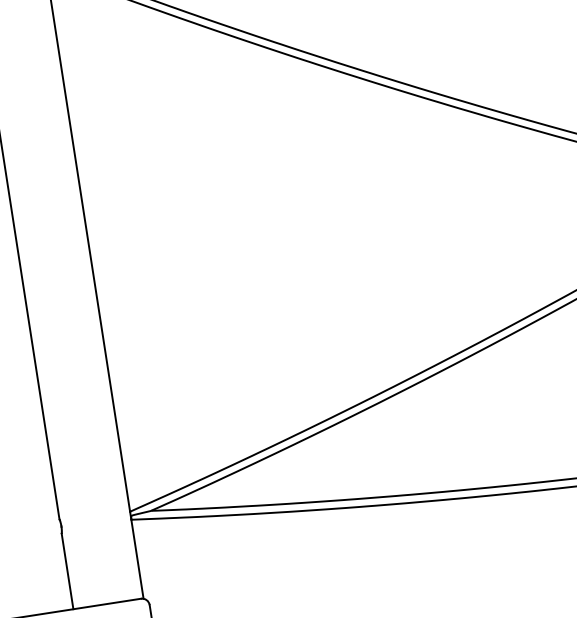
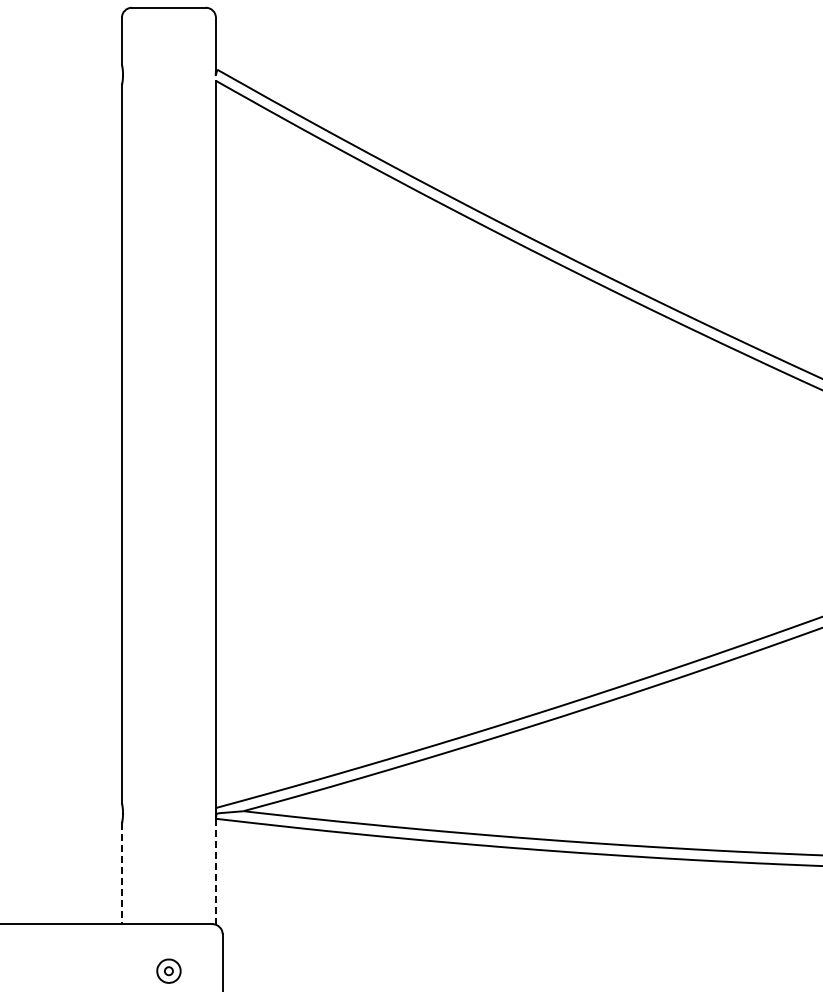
line: (137, 559) -> (215, 871), solid -> dashed
line: (67, 572) -> (121, 874), solid -> dashed

